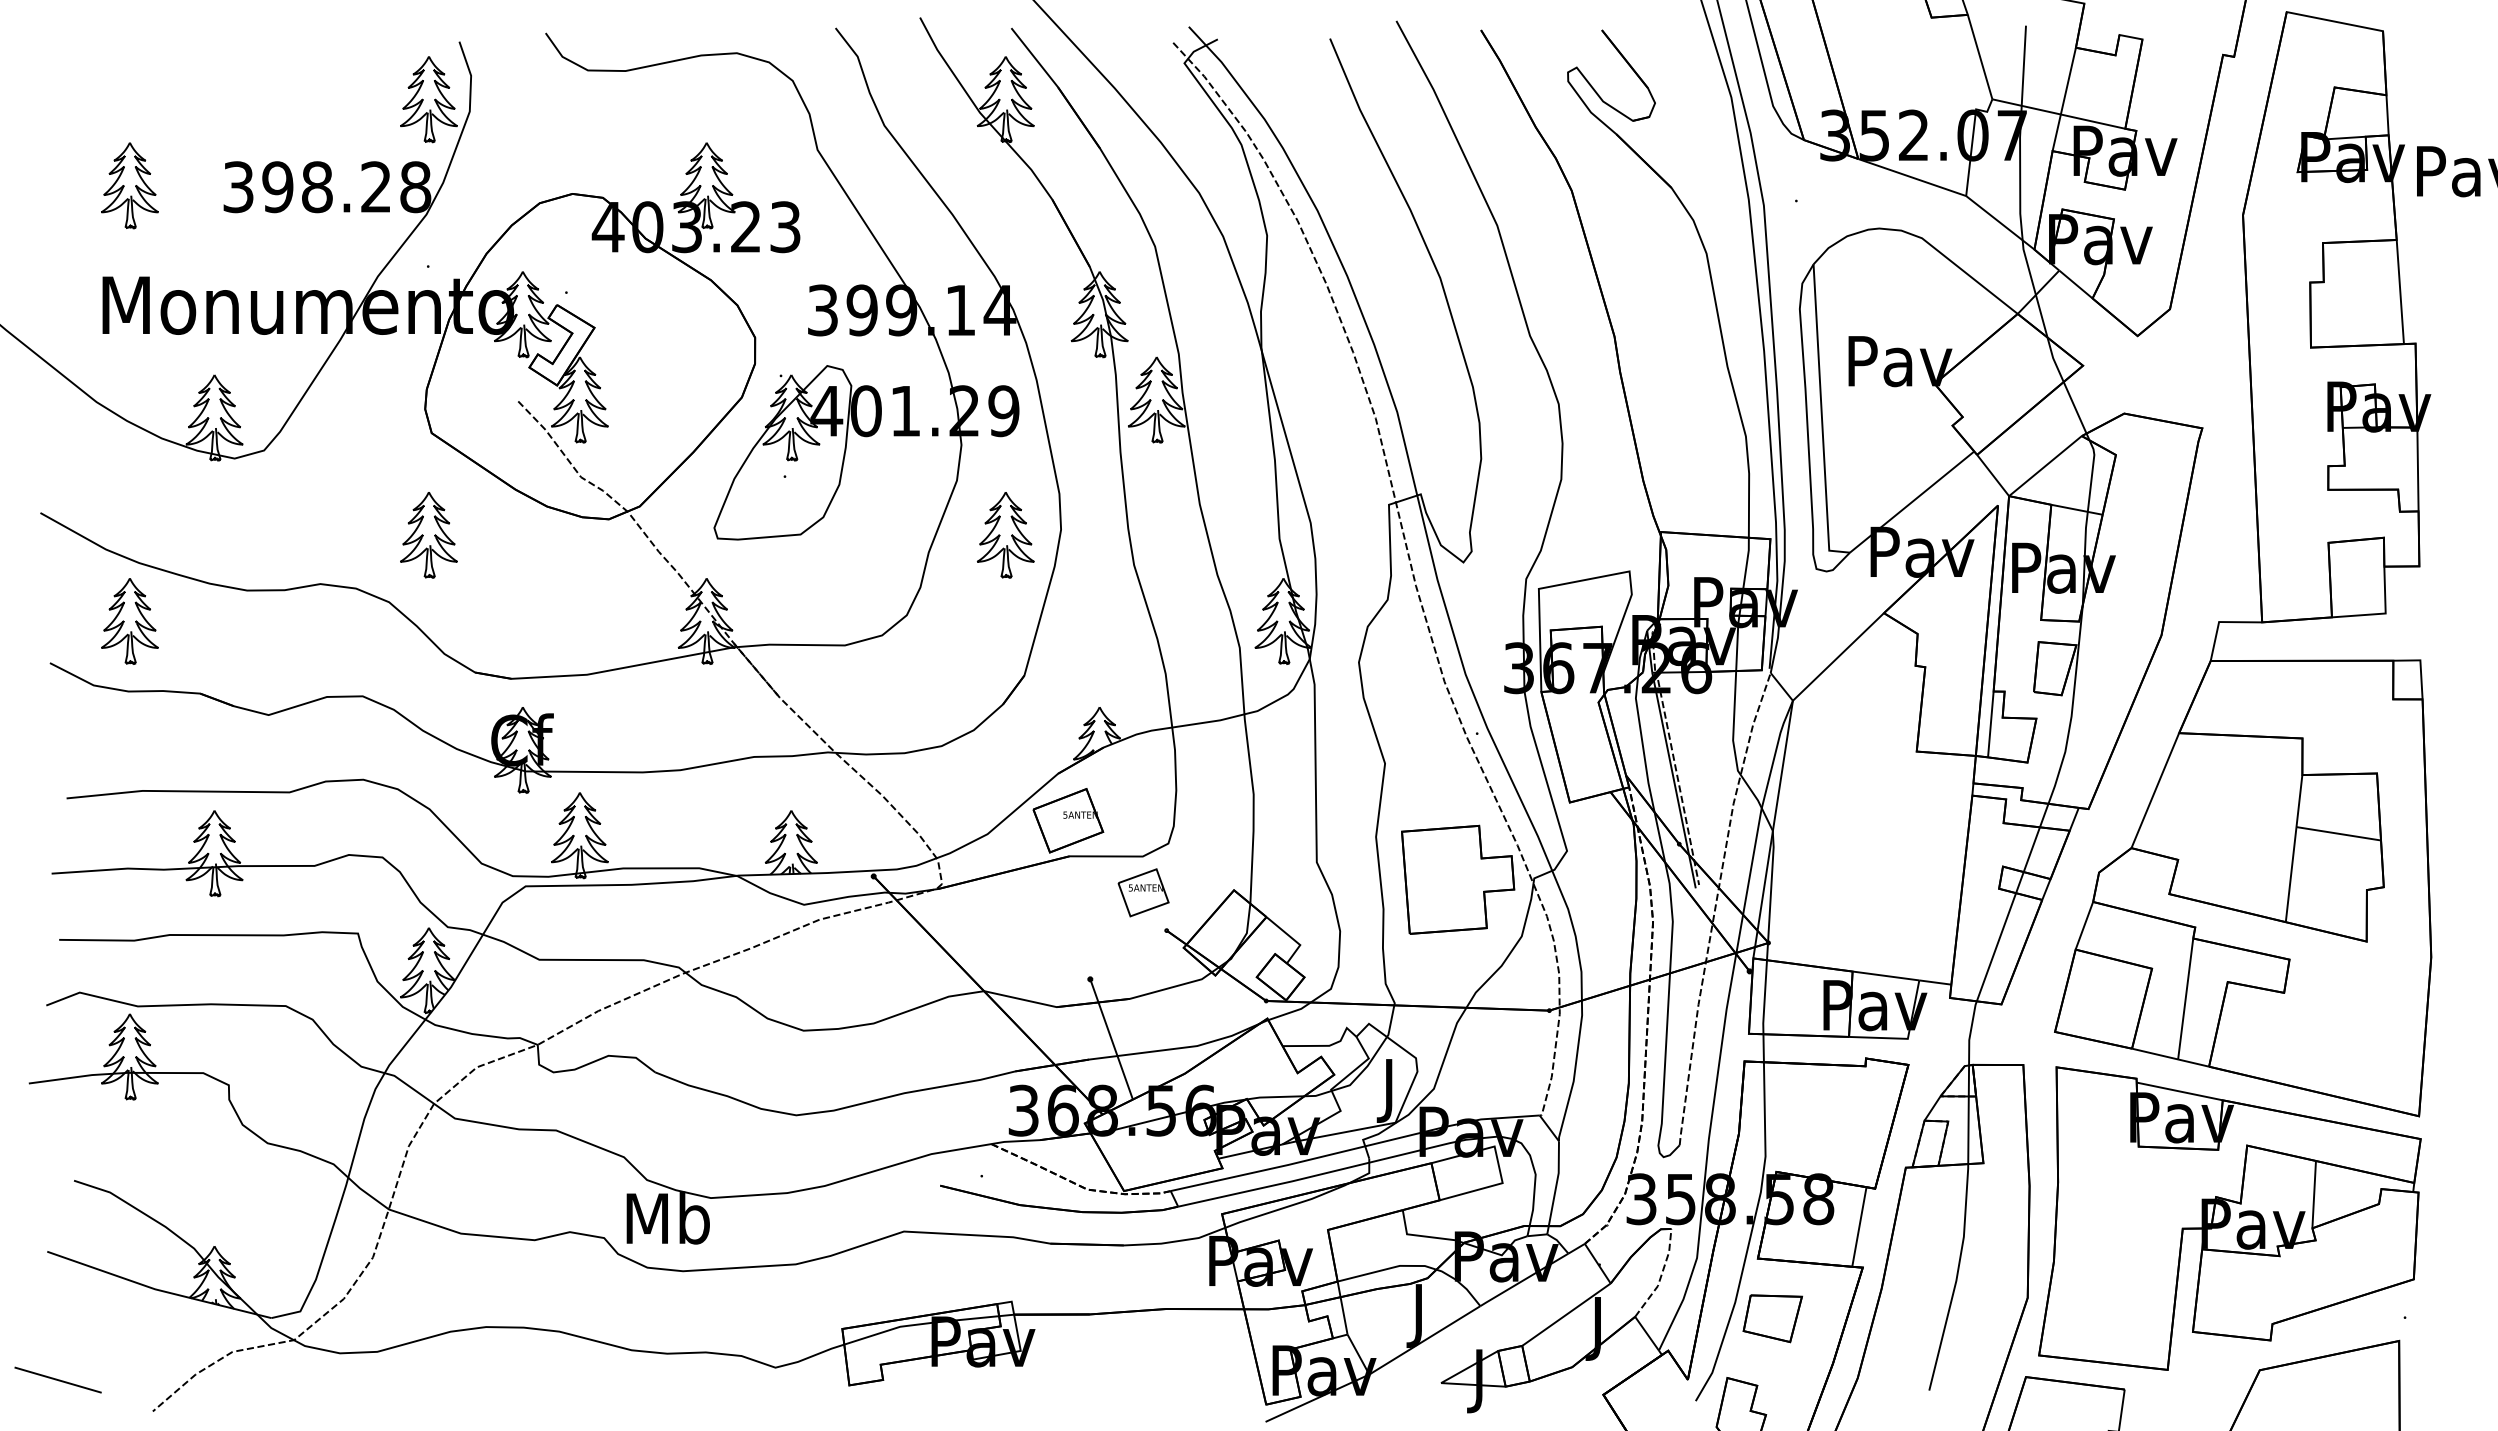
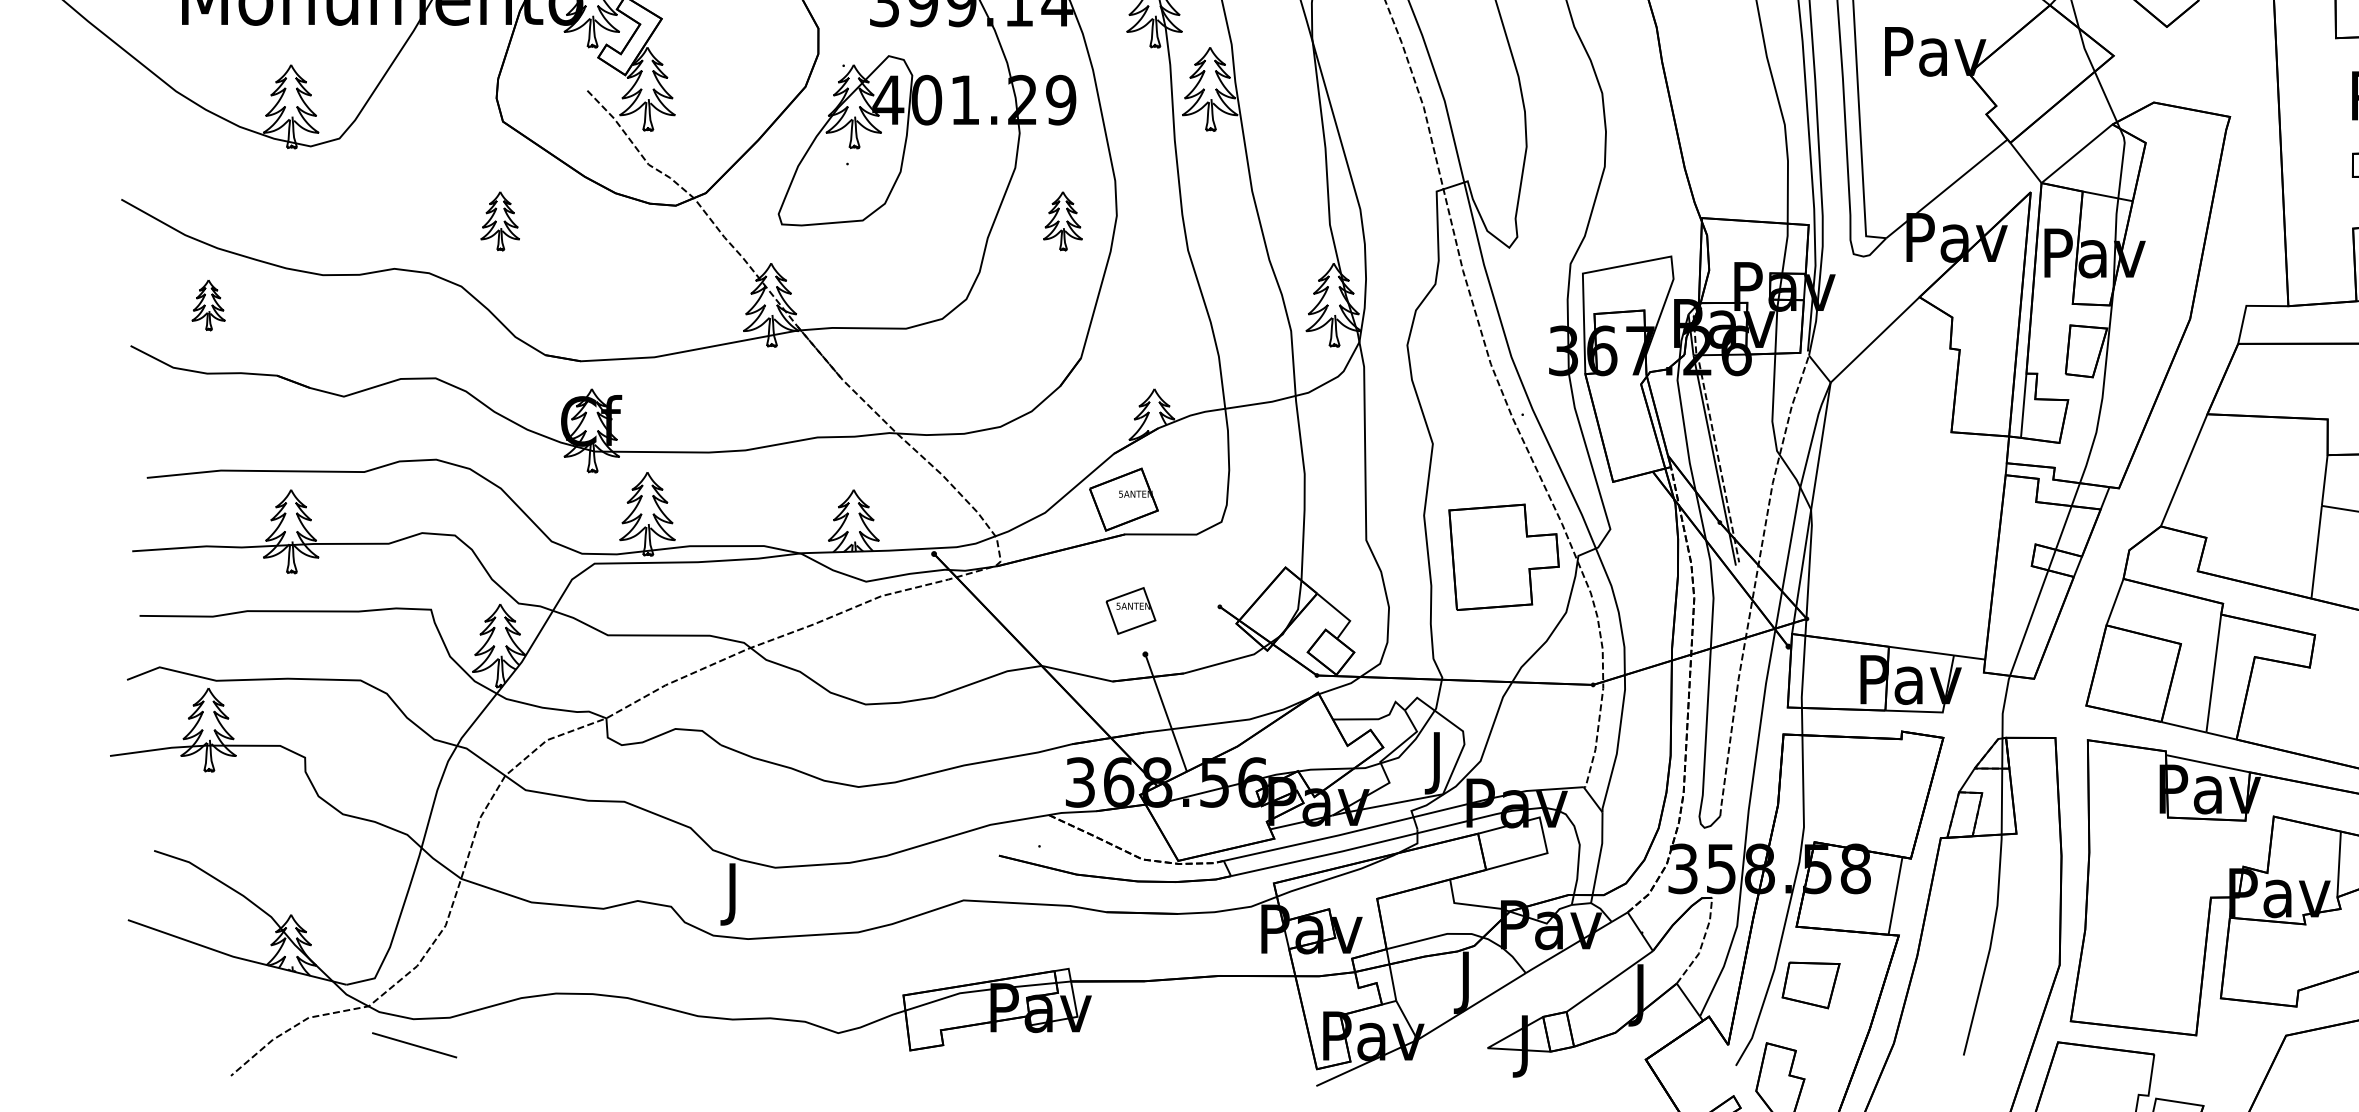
part: (428, 535) -> (499, 221), size x0.7
part: (1005, 535) -> (1062, 221), size x0.7
part: (129, 621) -> (208, 305), size x0.6
part: (1143, 892) -> (1130, 610), moved
text: (667, 1224) -> (732, 893), Mb -> J
line: (57, 1379) -> (413, 1044), moved

